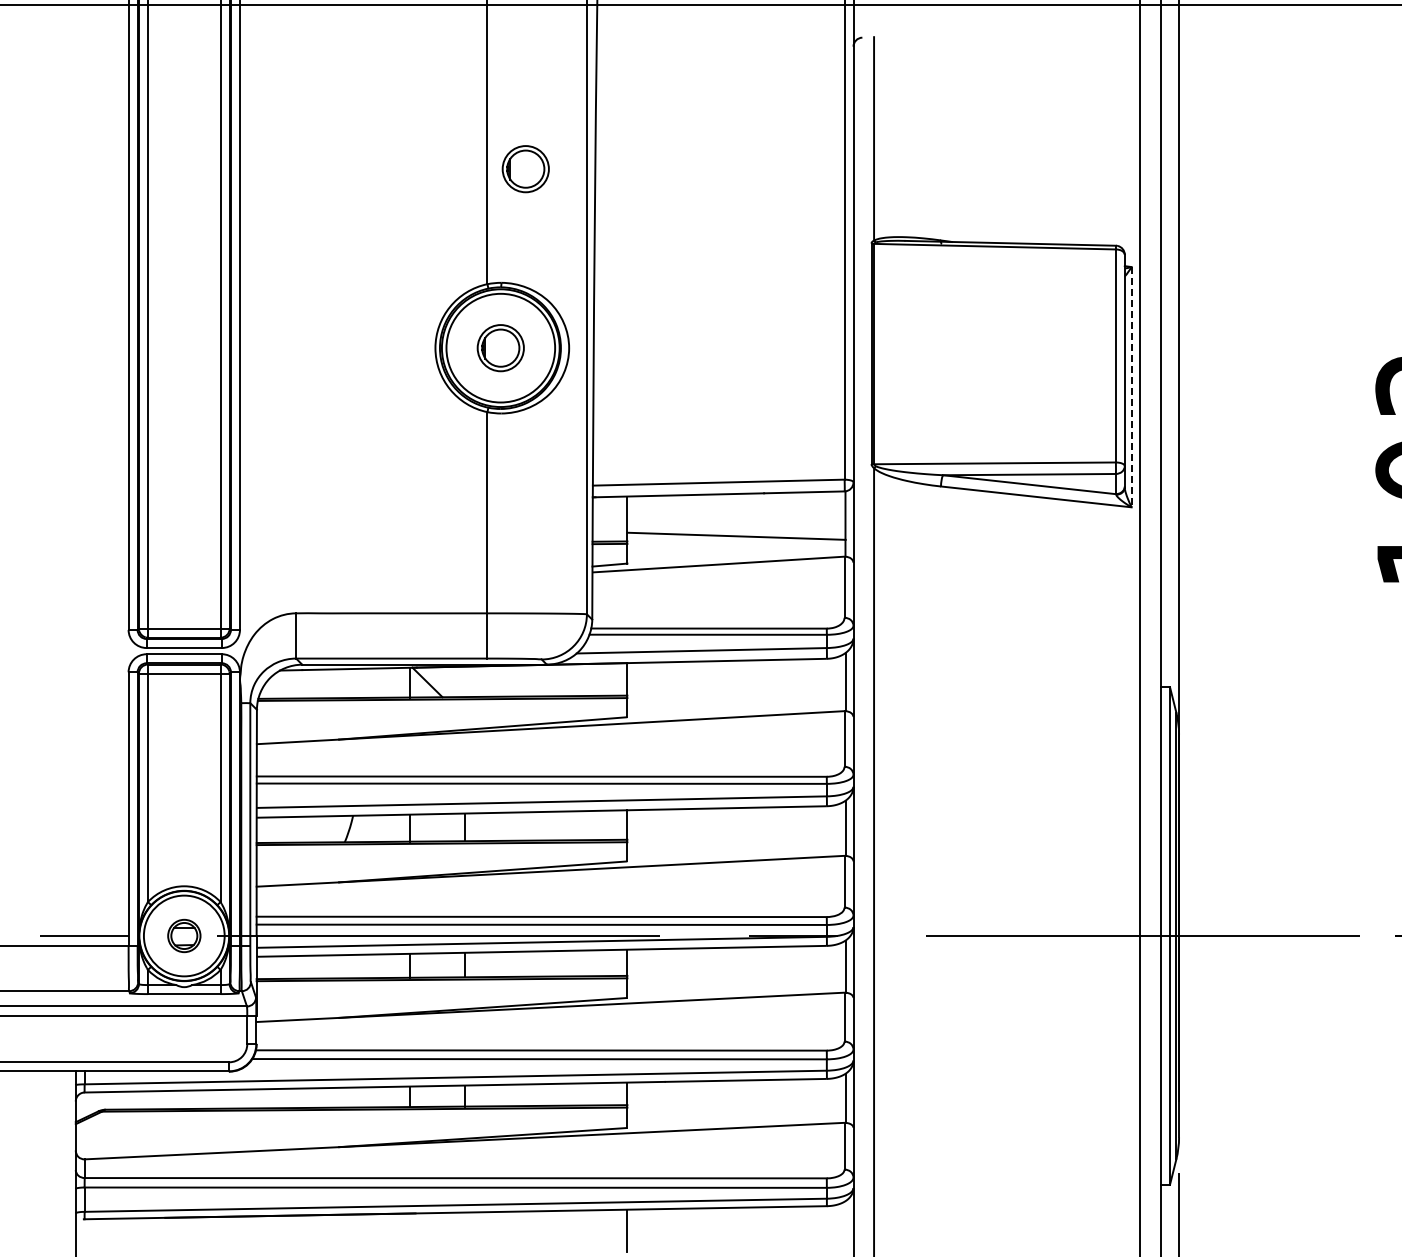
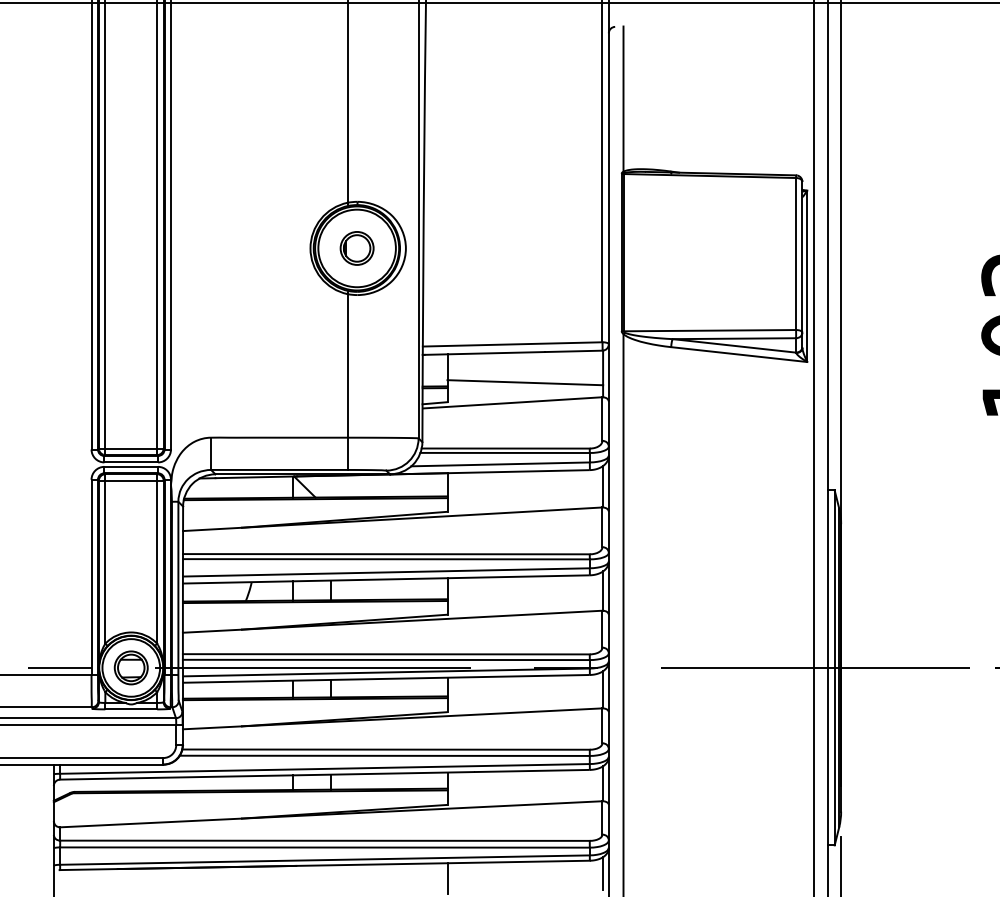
part: (525, 169) -> (374, 120), removed
line: (1131, 387) -> (807, 276), dashed -> solid
part: (184, 935) -> (131, 667), size x1.43
line: (845, 1224) -> (603, 873), added

